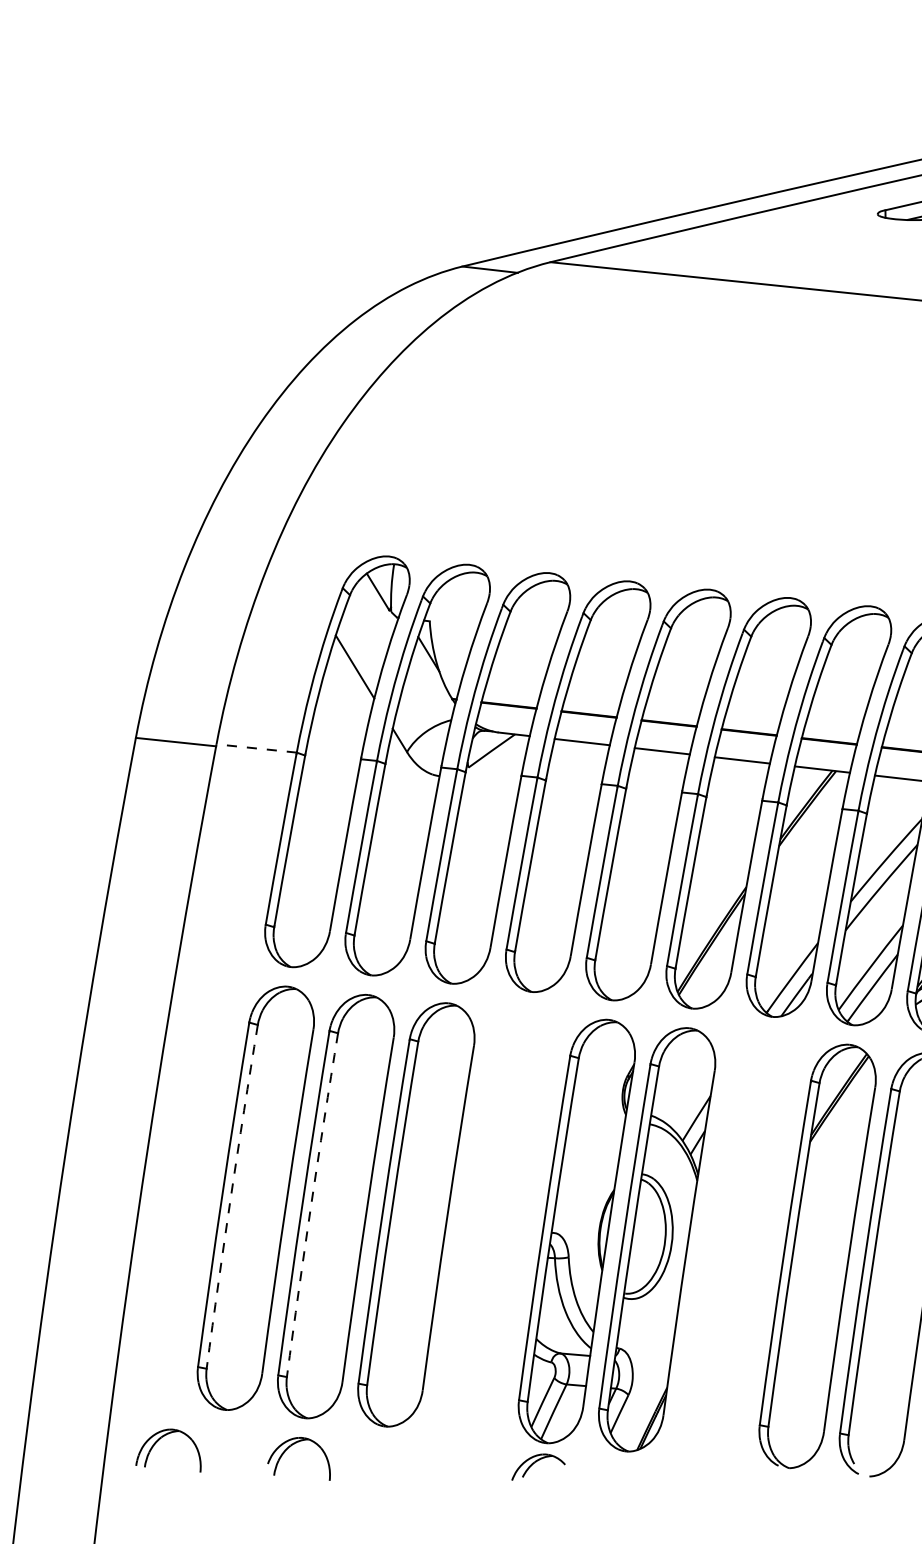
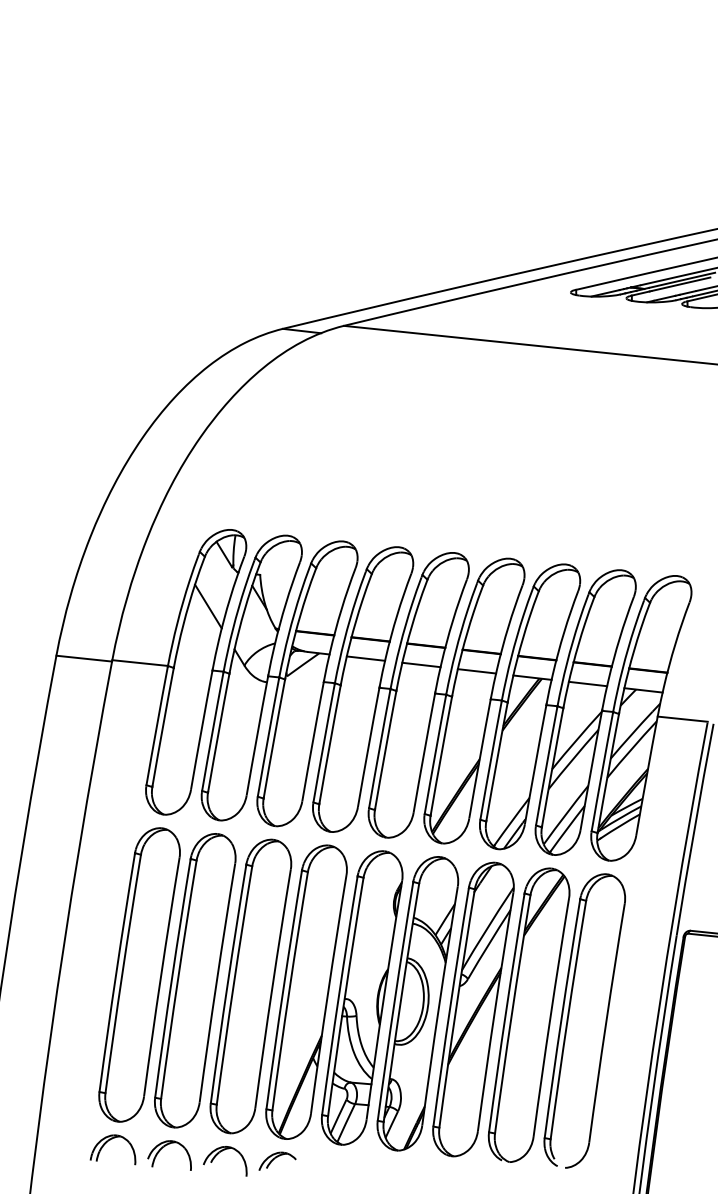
line: (257, 749) -> (140, 663), dashed -> solid
arc: (231, 1196) -> (122, 973), dashed -> solid
arc: (311, 1204) -> (178, 979), dashed -> solid
part: (496, 1222) -> (306, 991), added
part: (737, 1248) -> (473, 1009), added
part: (159, 1441) -> (106, 1143), moved
part: (369, 1457) -> (218, 1154), added
part: (538, 1465) -> (277, 1160), moved

